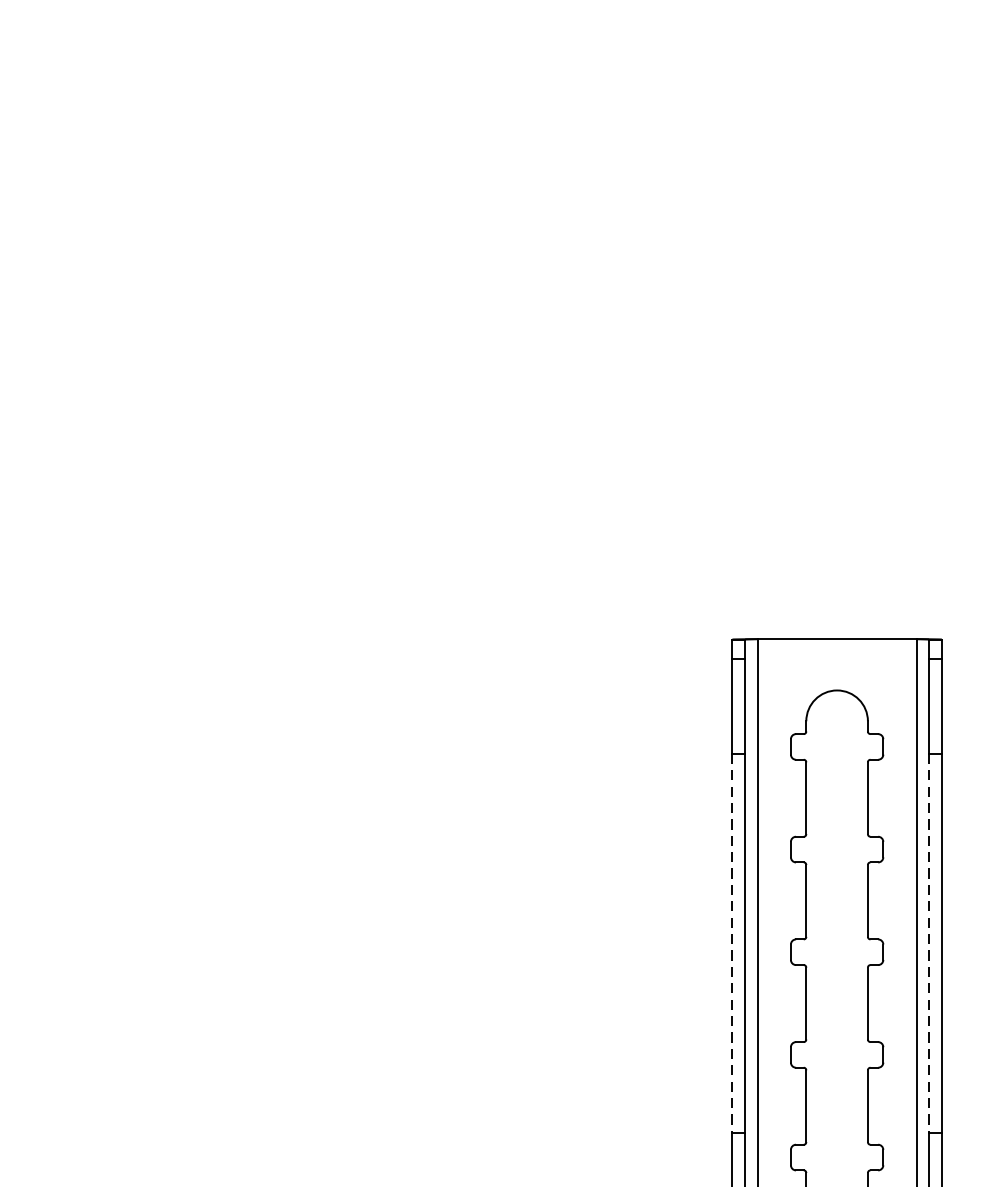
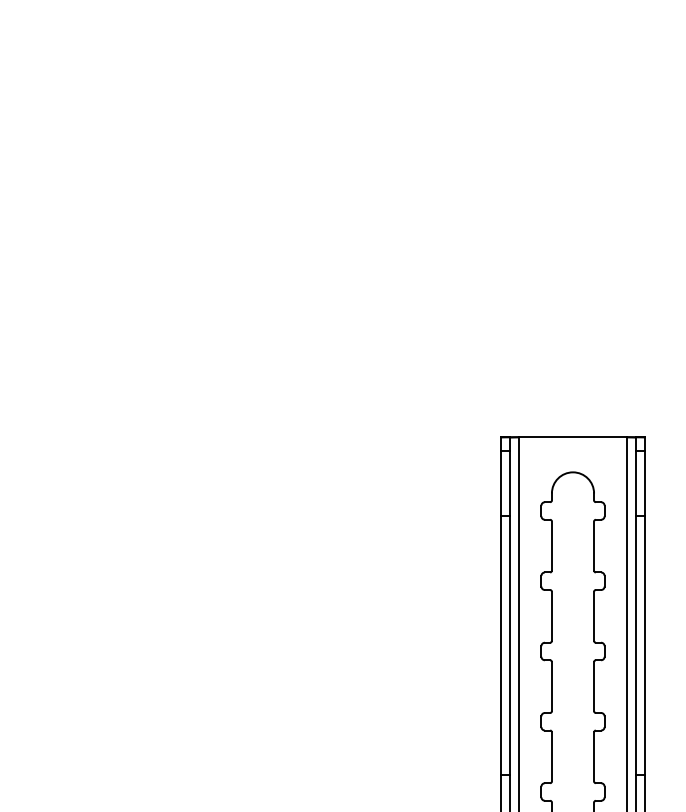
line: (732, 943) -> (501, 645), dashed -> solid
line: (928, 943) -> (635, 645), dashed -> solid

